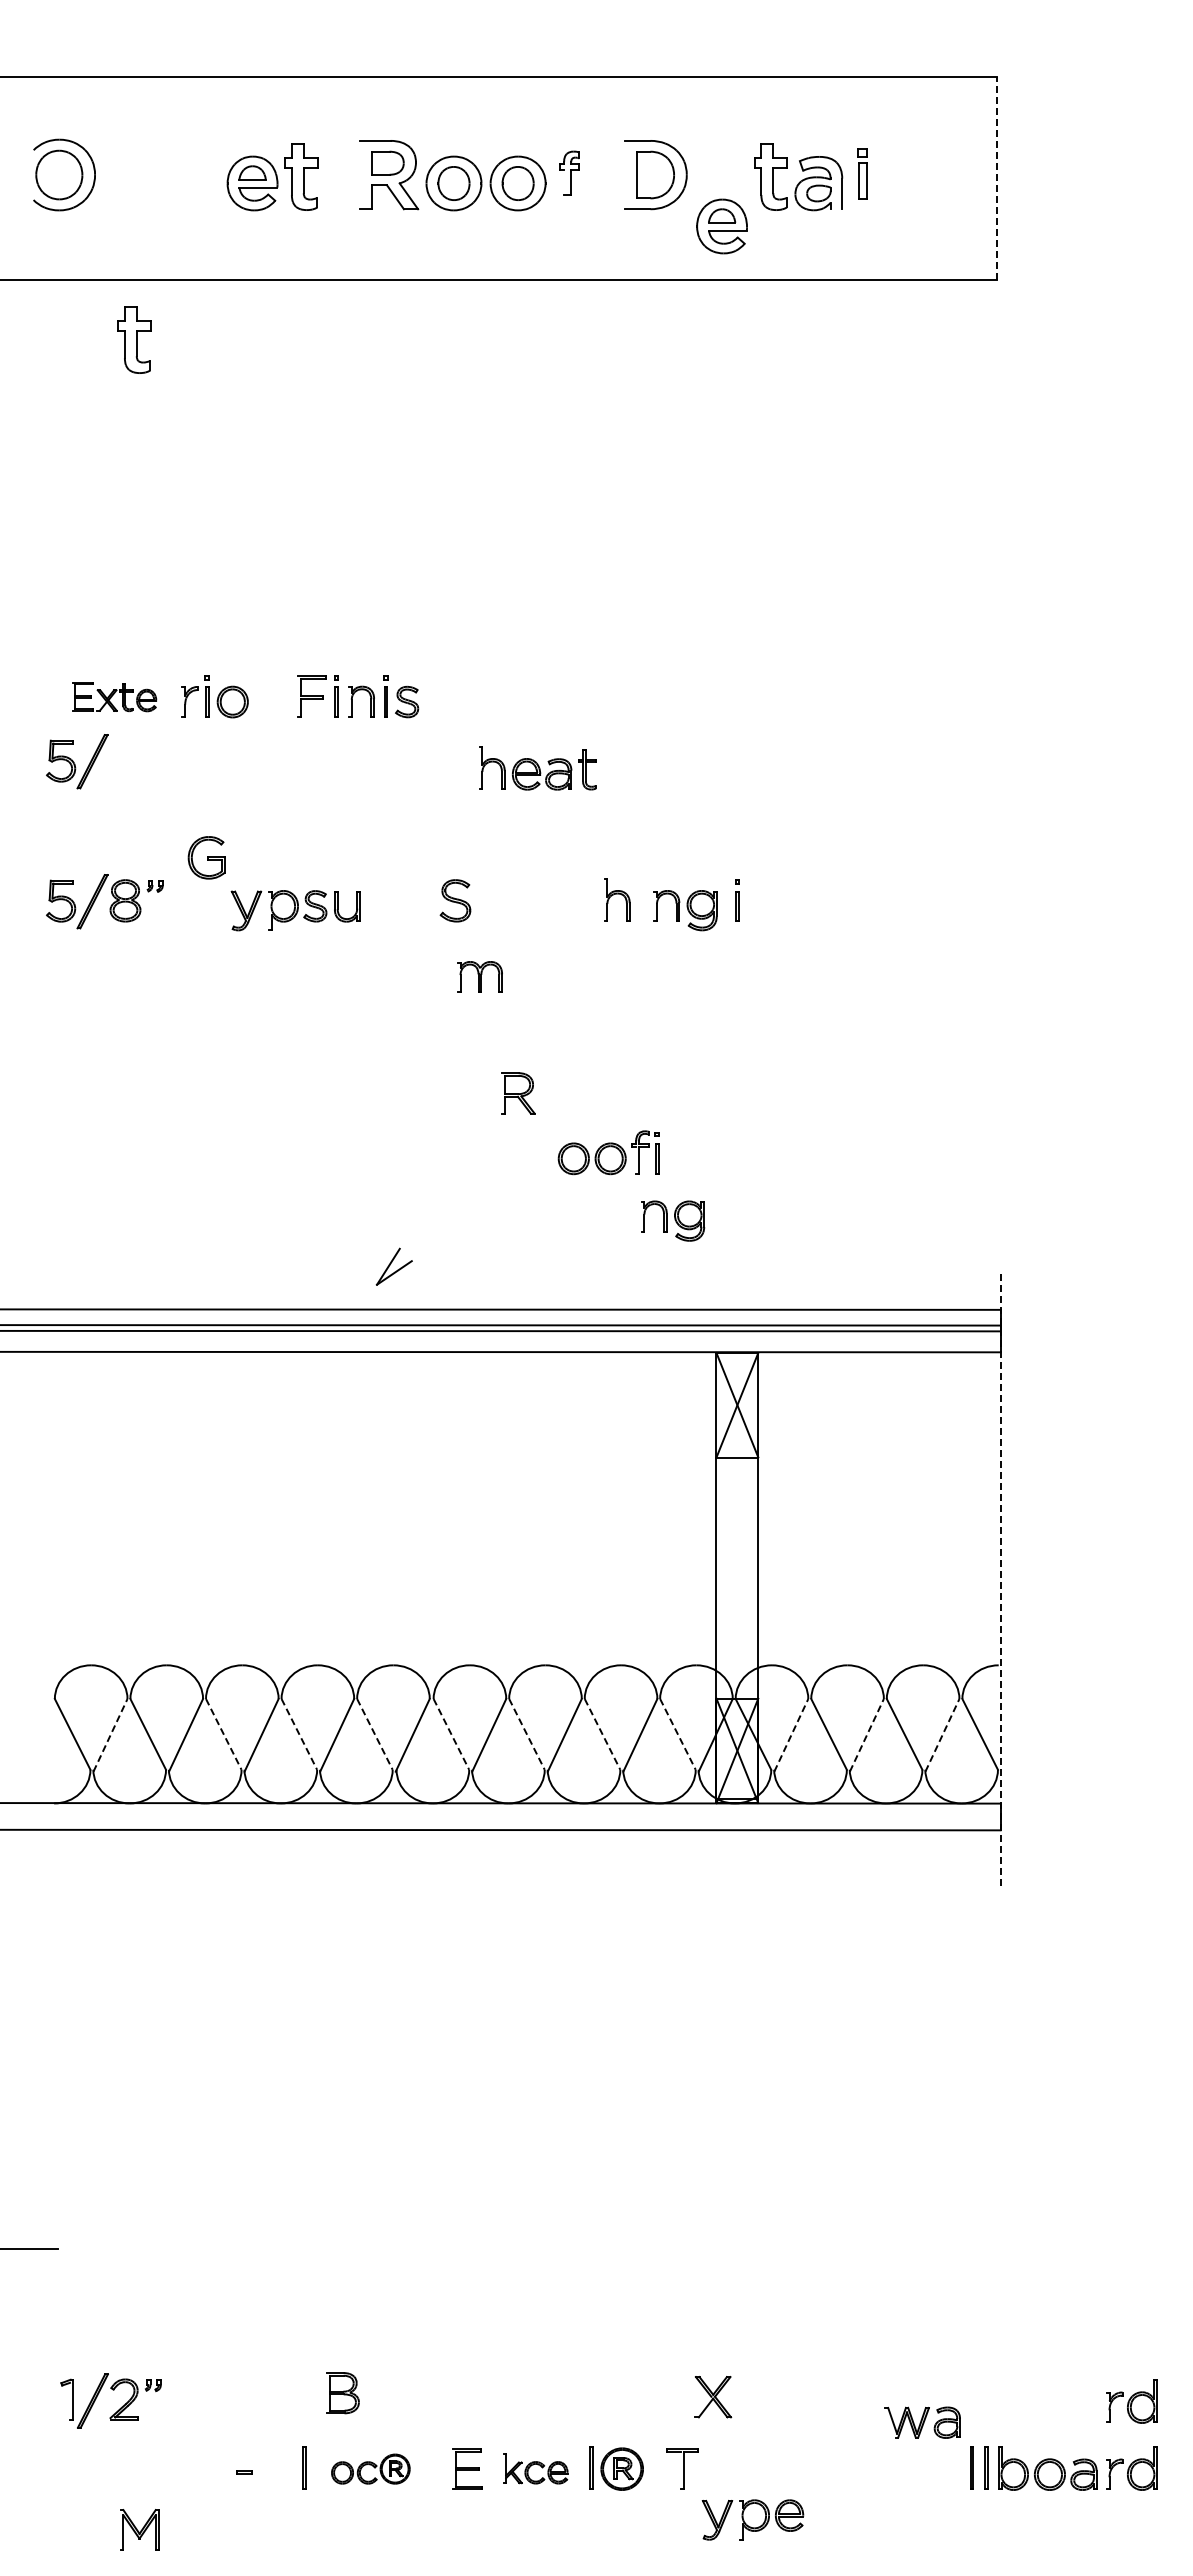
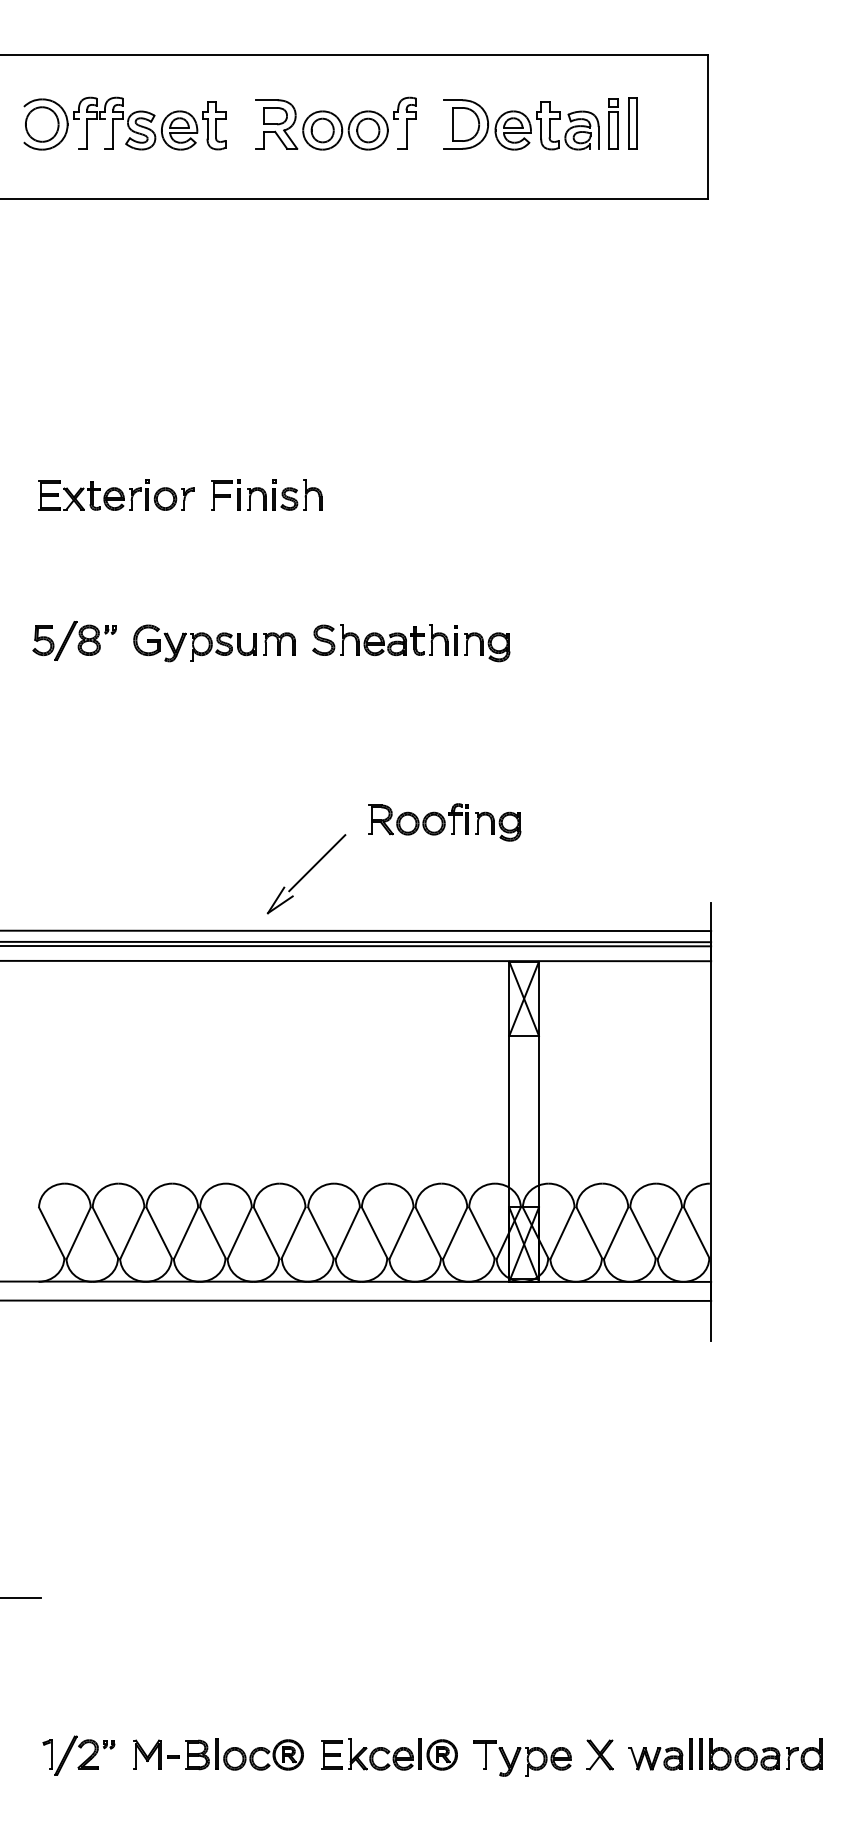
part: (569, 172) -> (404, 122), size x1.67
part: (161, 173) -> (114, 123), added
part: (862, 173) -> (613, 123), size x1.43
part: (890, 173) -> (632, 123), added
line: (996, 177) -> (708, 126), dashed -> solid
part: (721, 226) -> (512, 130), moved
part: (134, 339) -> (95, 241), removed
part: (439, 695) -> (312, 494), added
part: (114, 696) -> (81, 495), size x1.43
part: (264, 701) -> (188, 498), added
part: (77, 761) -> (55, 541), removed
part: (537, 768) -> (382, 640), moved
part: (206, 857) -> (146, 640), moved
line: (736, 900) -> (455, 640), moved
part: (479, 976) -> (279, 643), moved
part: (518, 1093) -> (381, 819), moved
line: (445, 1213) -> (316, 862), added
part: (673, 1220) -> (498, 826), moved
line: (1000, 1578) -> (711, 1121), dashed -> solid
line: (110, 1734) -> (78, 1232), dashed -> solid
line: (223, 1734) -> (158, 1232), dashed -> solid
line: (299, 1734) -> (212, 1232), dashed -> solid
line: (374, 1734) -> (266, 1232), dashed -> solid
line: (451, 1734) -> (320, 1232), dashed -> solid
line: (526, 1734) -> (374, 1232), dashed -> solid
line: (602, 1734) -> (428, 1232), dashed -> solid
line: (677, 1734) -> (481, 1232), dashed -> solid
line: (791, 1734) -> (562, 1232), dashed -> solid
line: (867, 1734) -> (616, 1232), dashed -> solid
line: (942, 1734) -> (669, 1232), dashed -> solid
part: (112, 2390) -> (80, 1748), moved
part: (342, 2393) -> (197, 1755), moved
part: (713, 2397) -> (600, 1755), moved
part: (1131, 2401) -> (804, 1706), removed
part: (922, 2422) -> (655, 1758), moved
part: (370, 2468) -> (263, 1754), size x1.43
part: (535, 2468) -> (380, 1754), size x1.43
part: (752, 2519) -> (534, 1761), moved
part: (139, 2529) -> (147, 1754), moved

